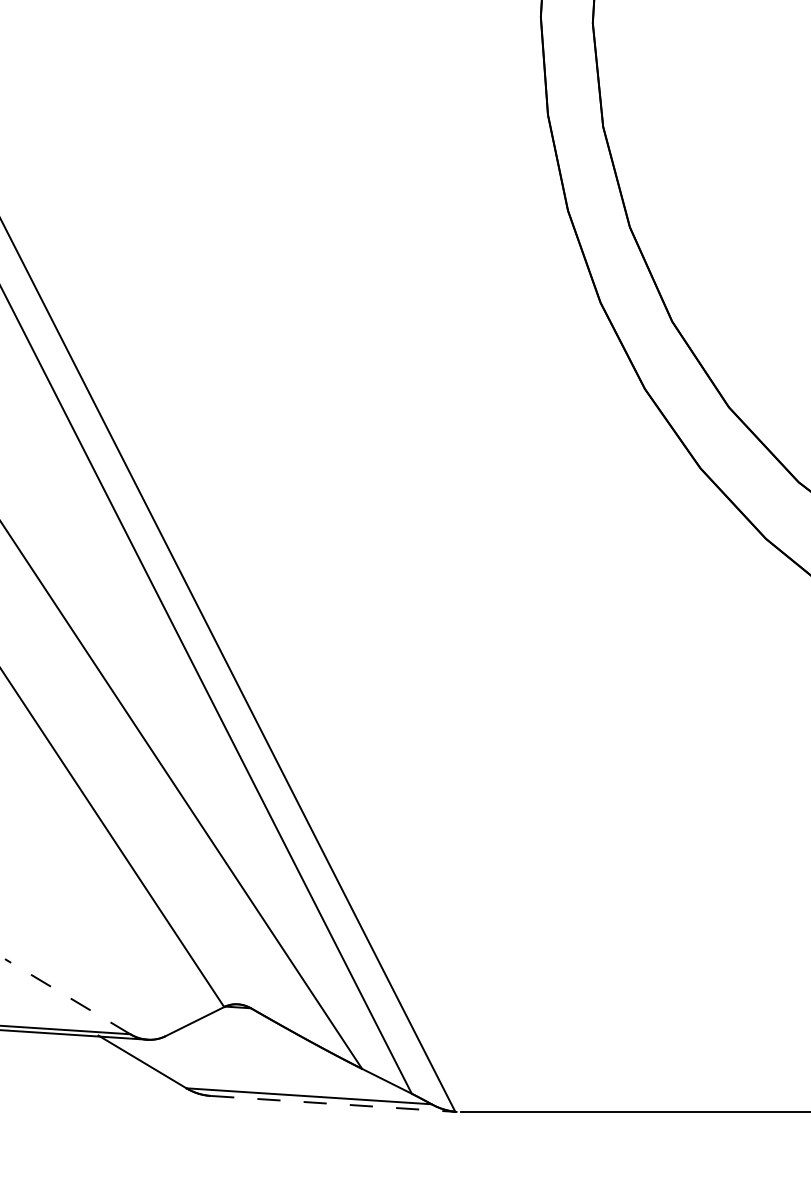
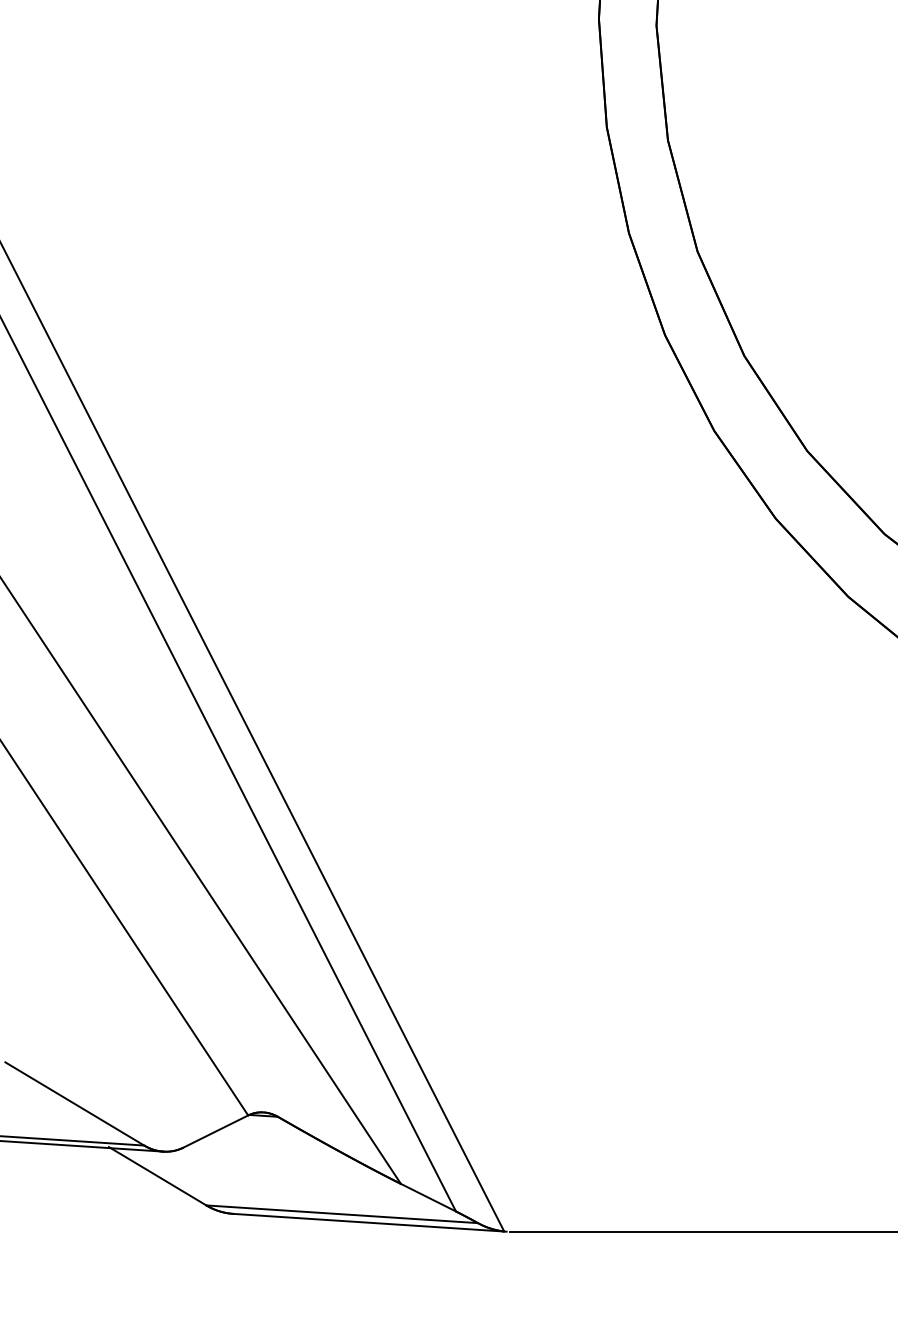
line: (67, 996) -> (74, 1103), dashed -> solid
line: (334, 1104) -> (370, 1223), dashed -> solid

